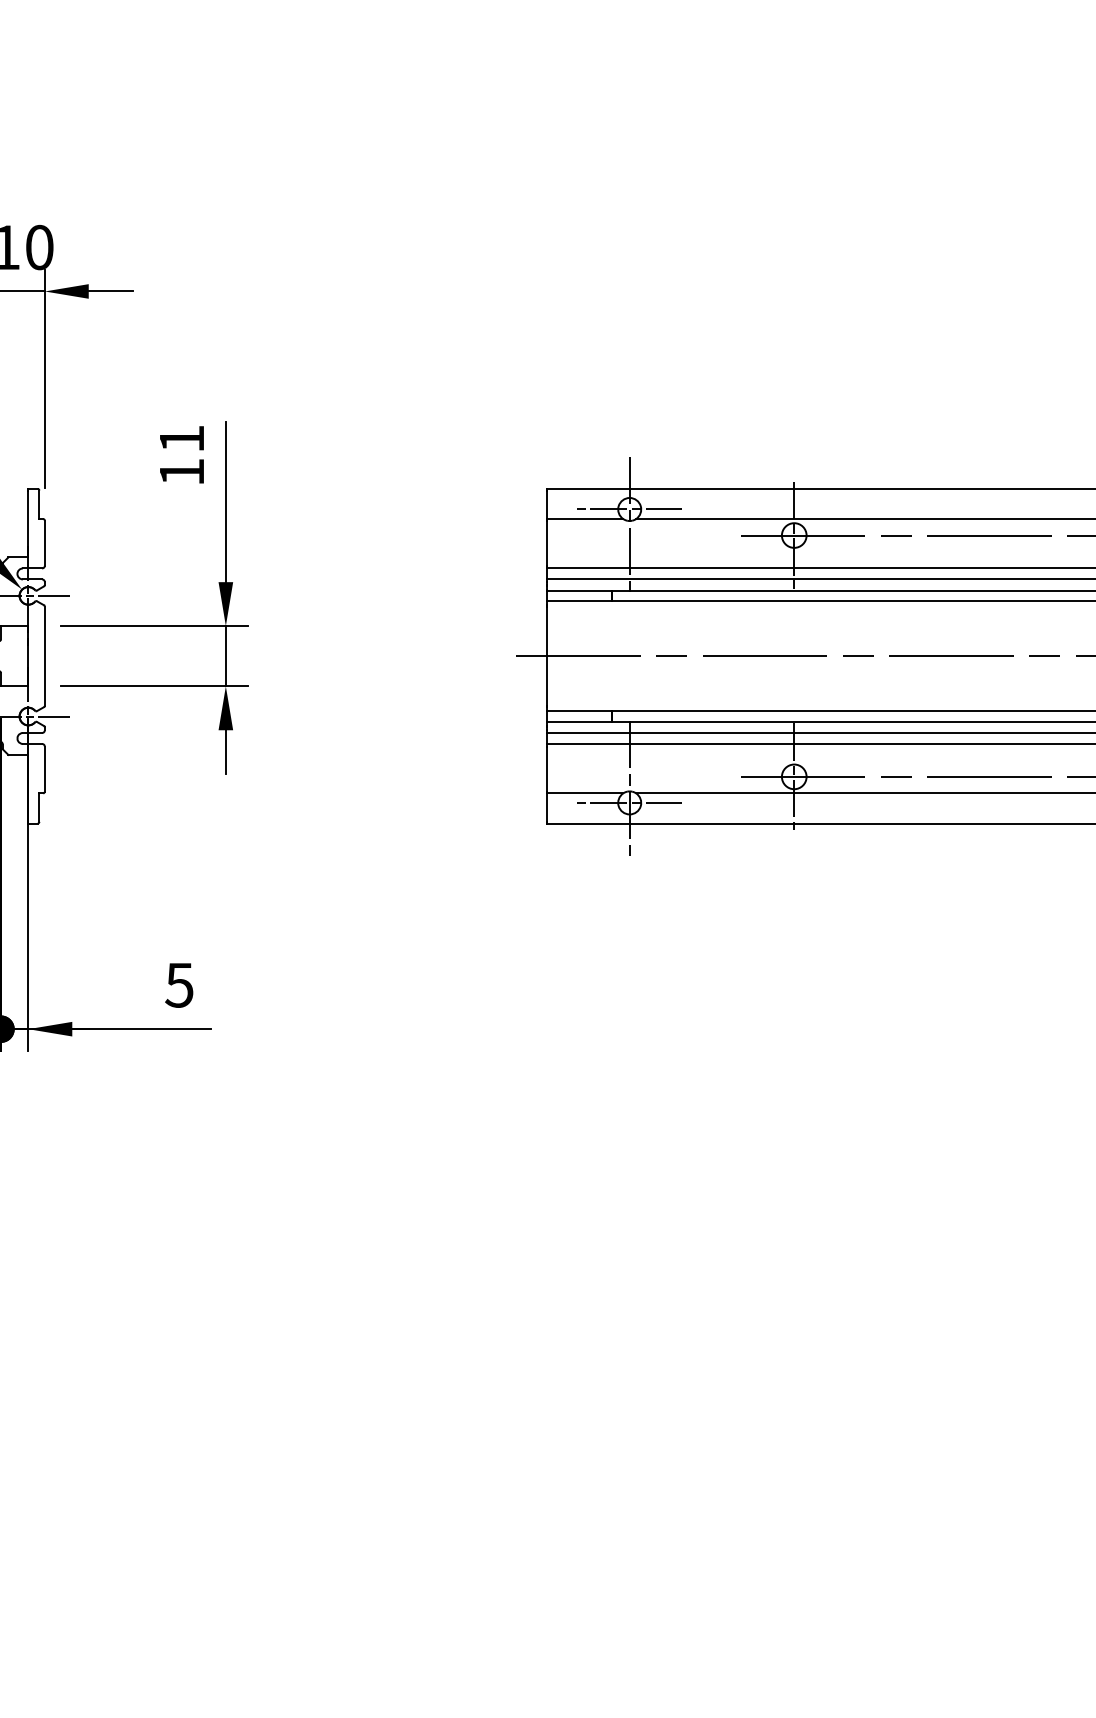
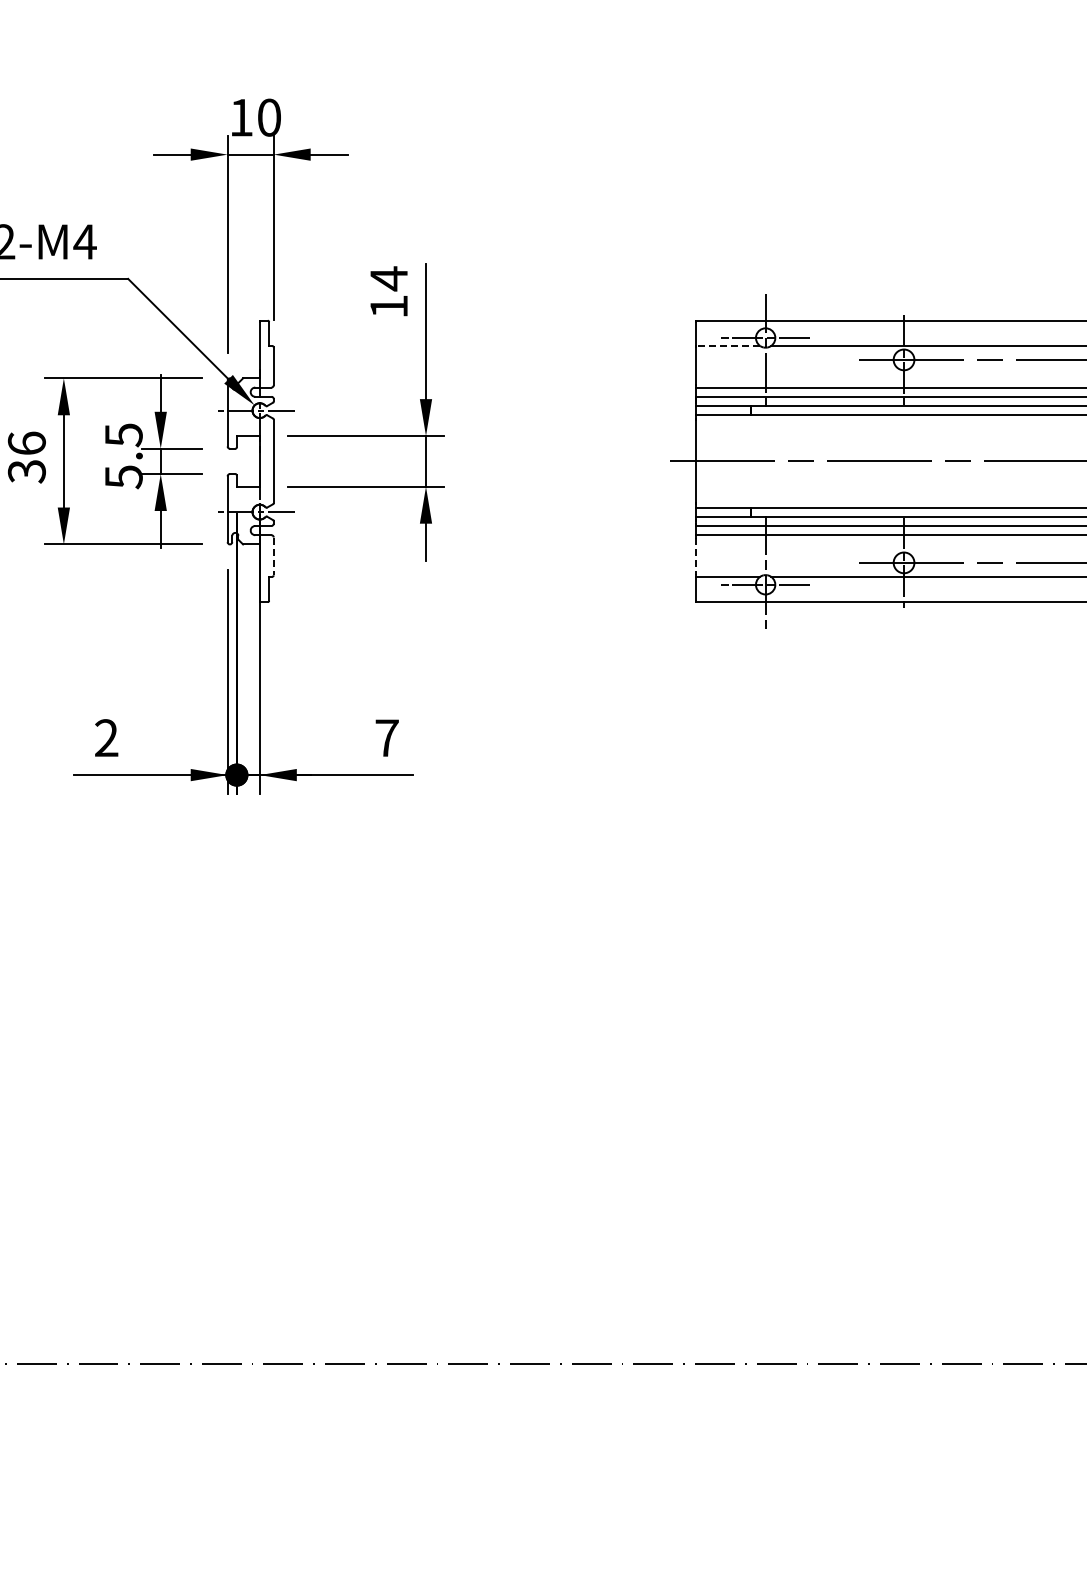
text: (181, 438) -> (388, 278), 11 -> 14
line: (585, 519) -> (728, 346), solid -> dashed
line: (44, 769) -> (273, 556), solid -> dashed
line: (547, 769) -> (696, 556), solid -> dashed
text: (178, 985) -> (386, 738), 5 -> 7

